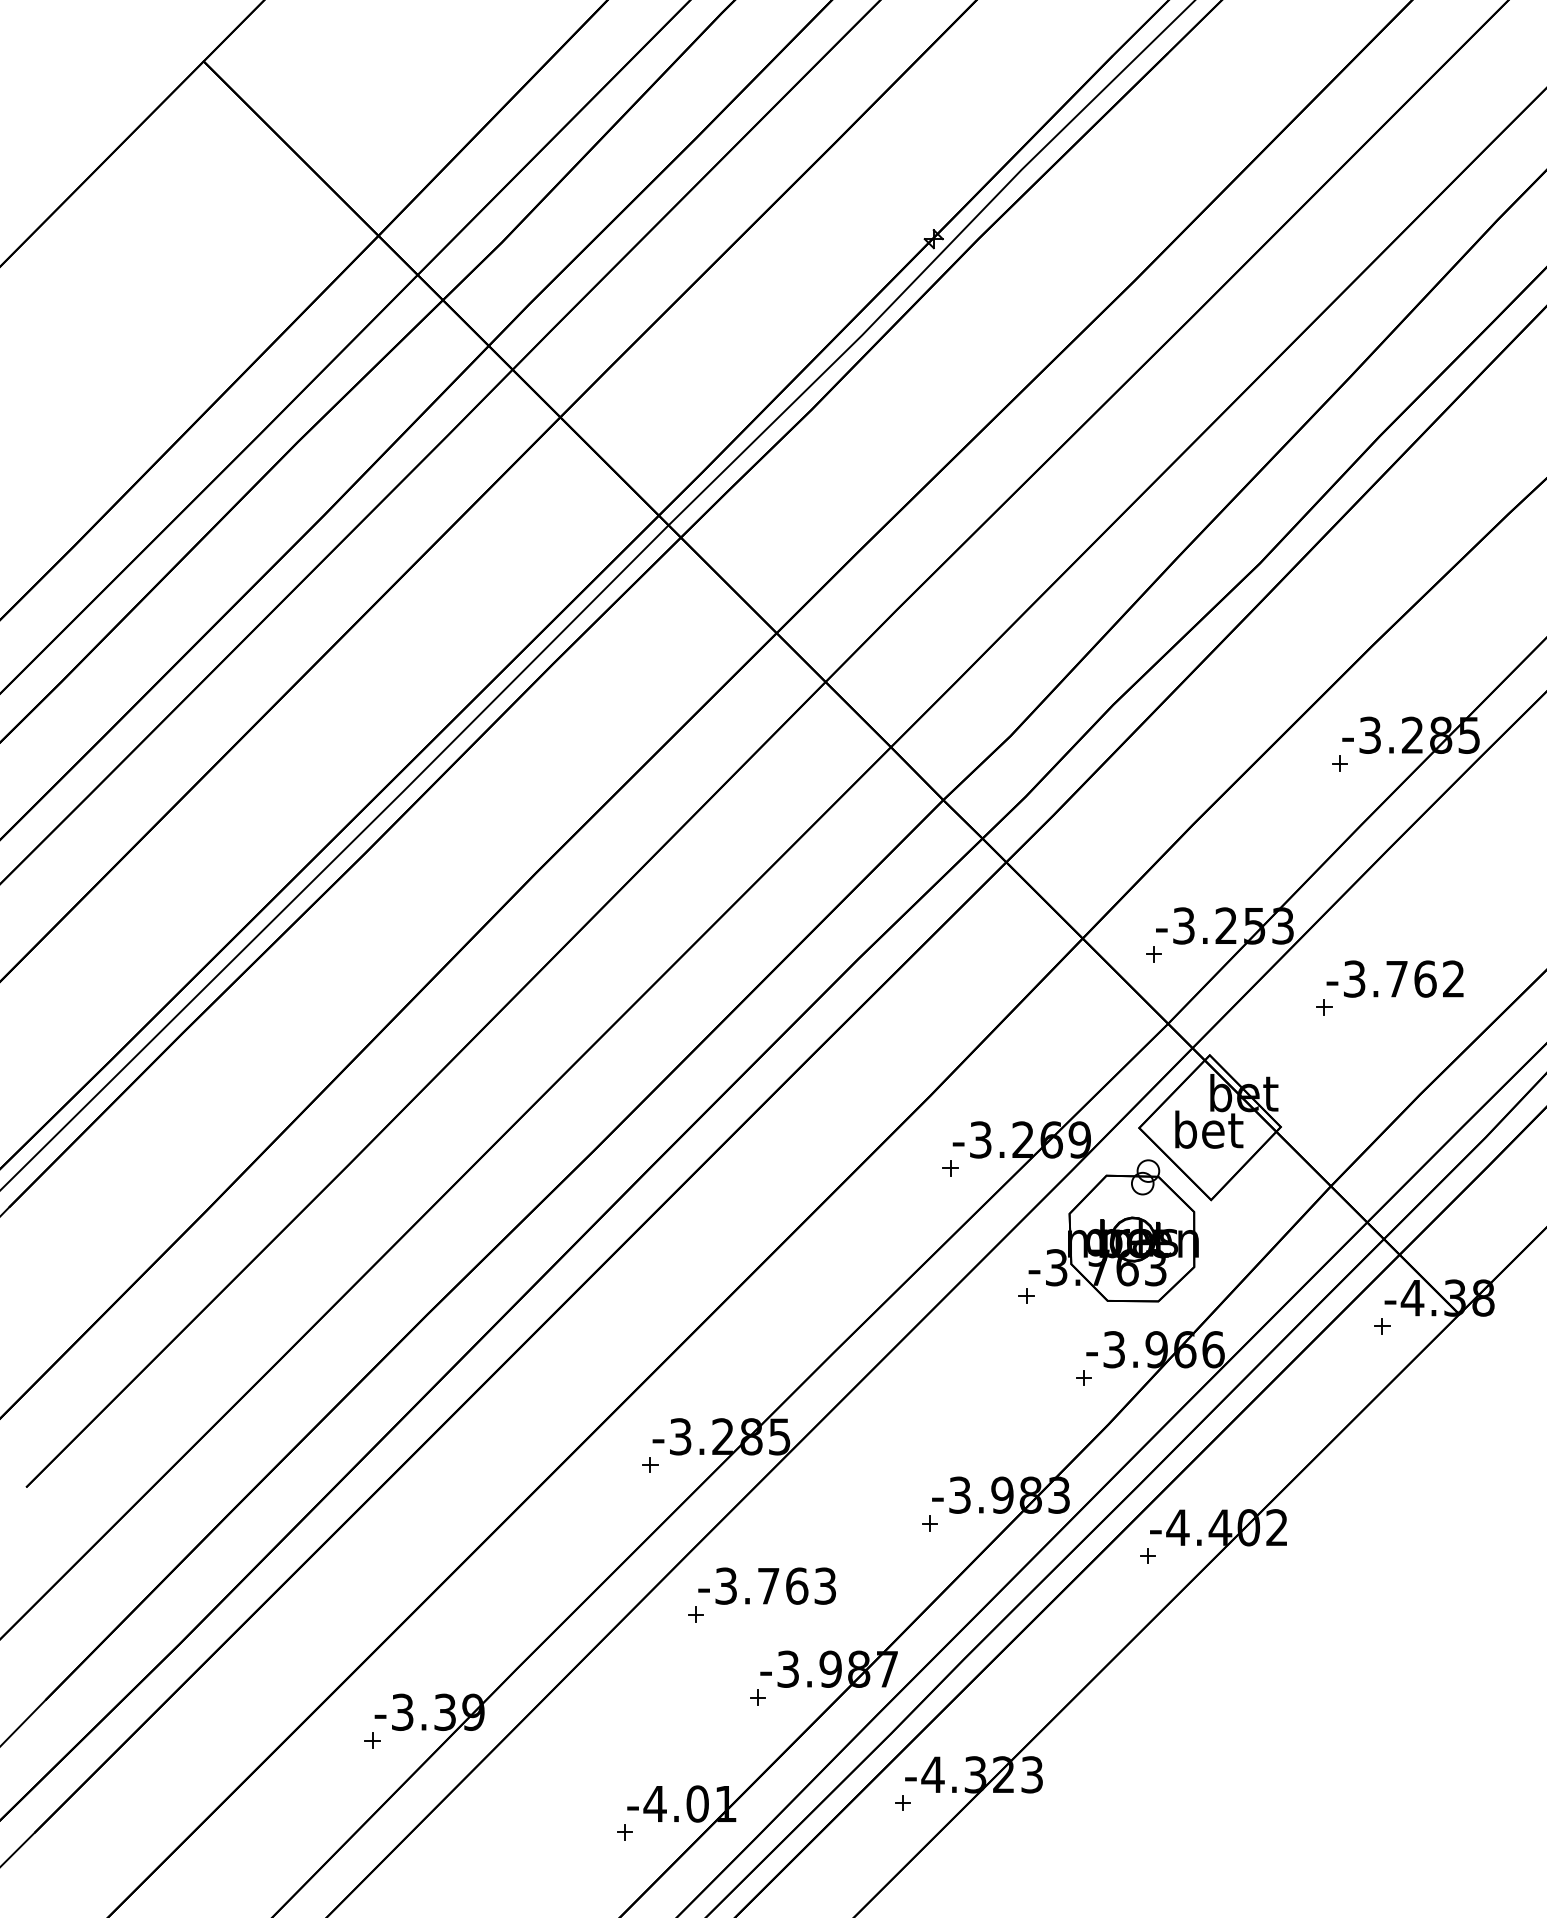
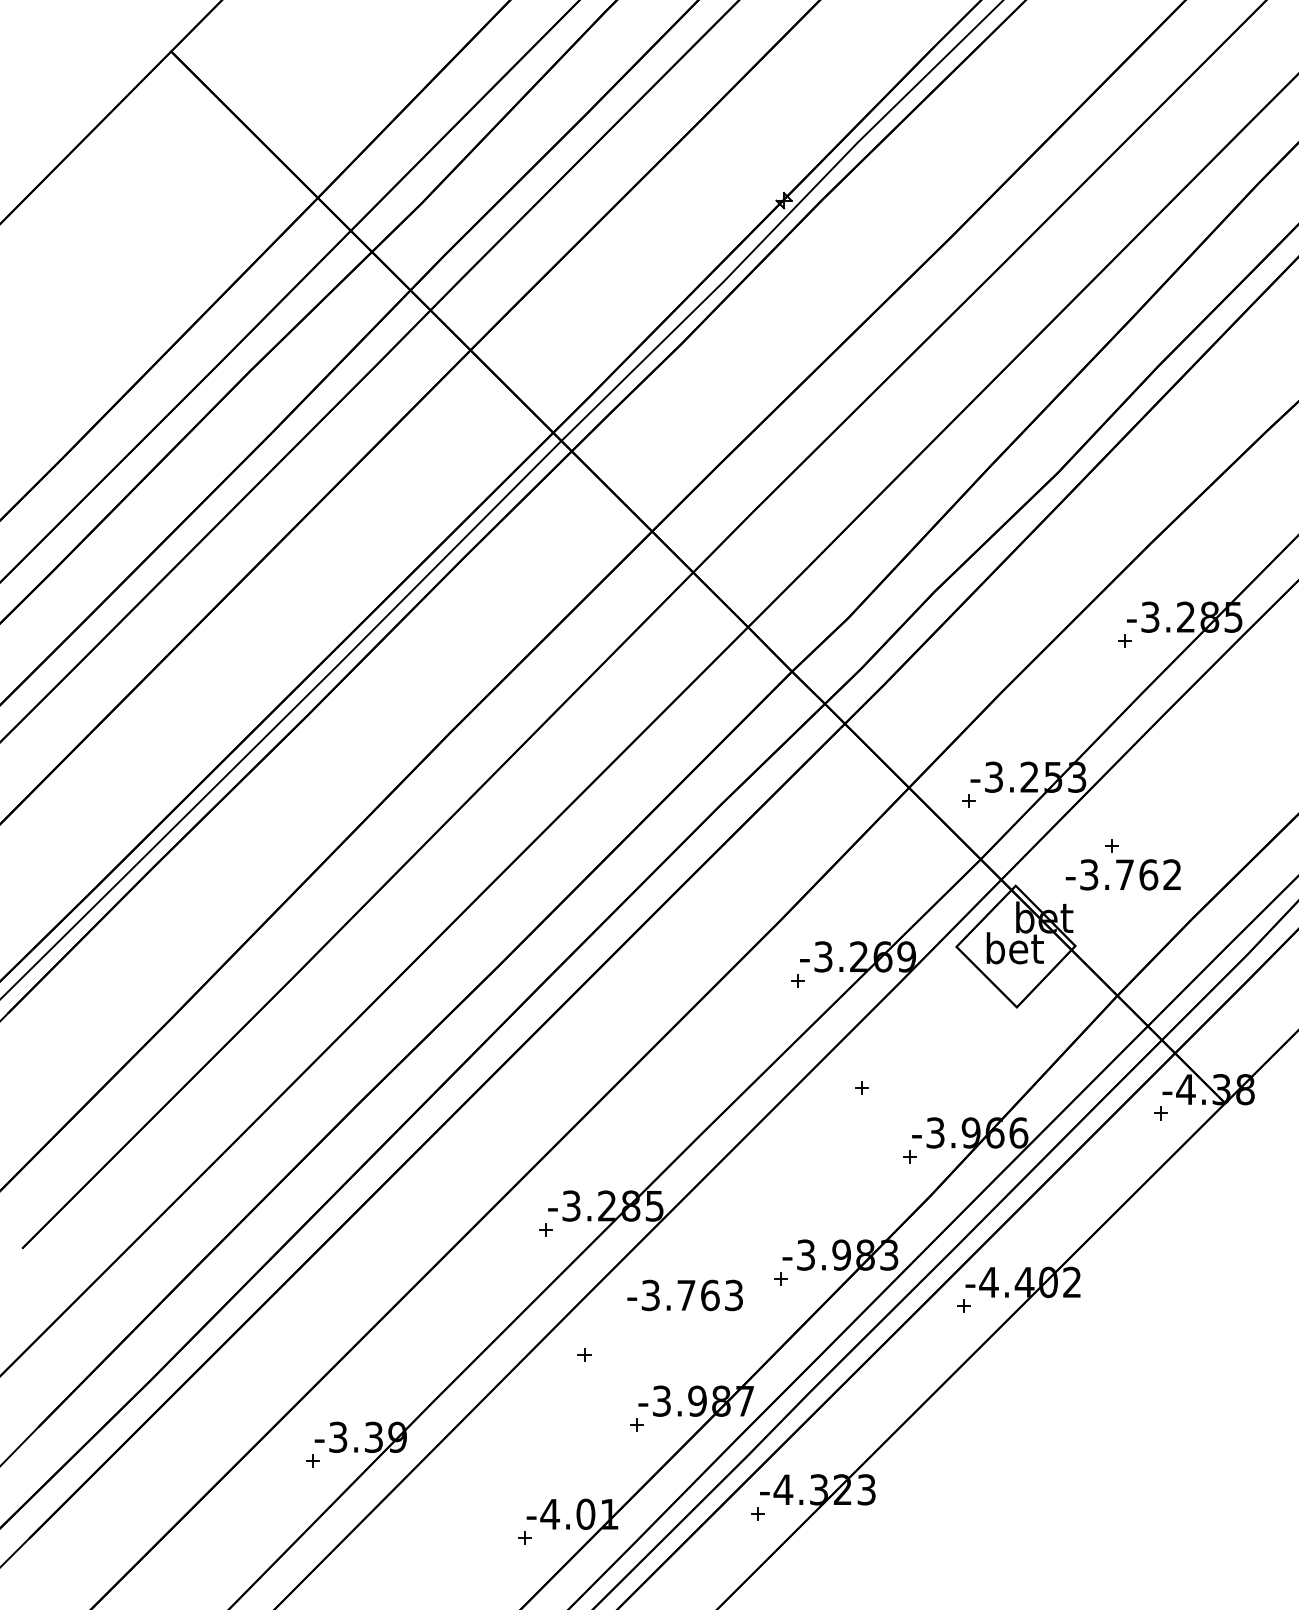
text: (1394, 978) -> (1122, 874), moved
part: (1113, 1231) -> (934, 1033), removed
text: (766, 1586) -> (684, 1295), moved

